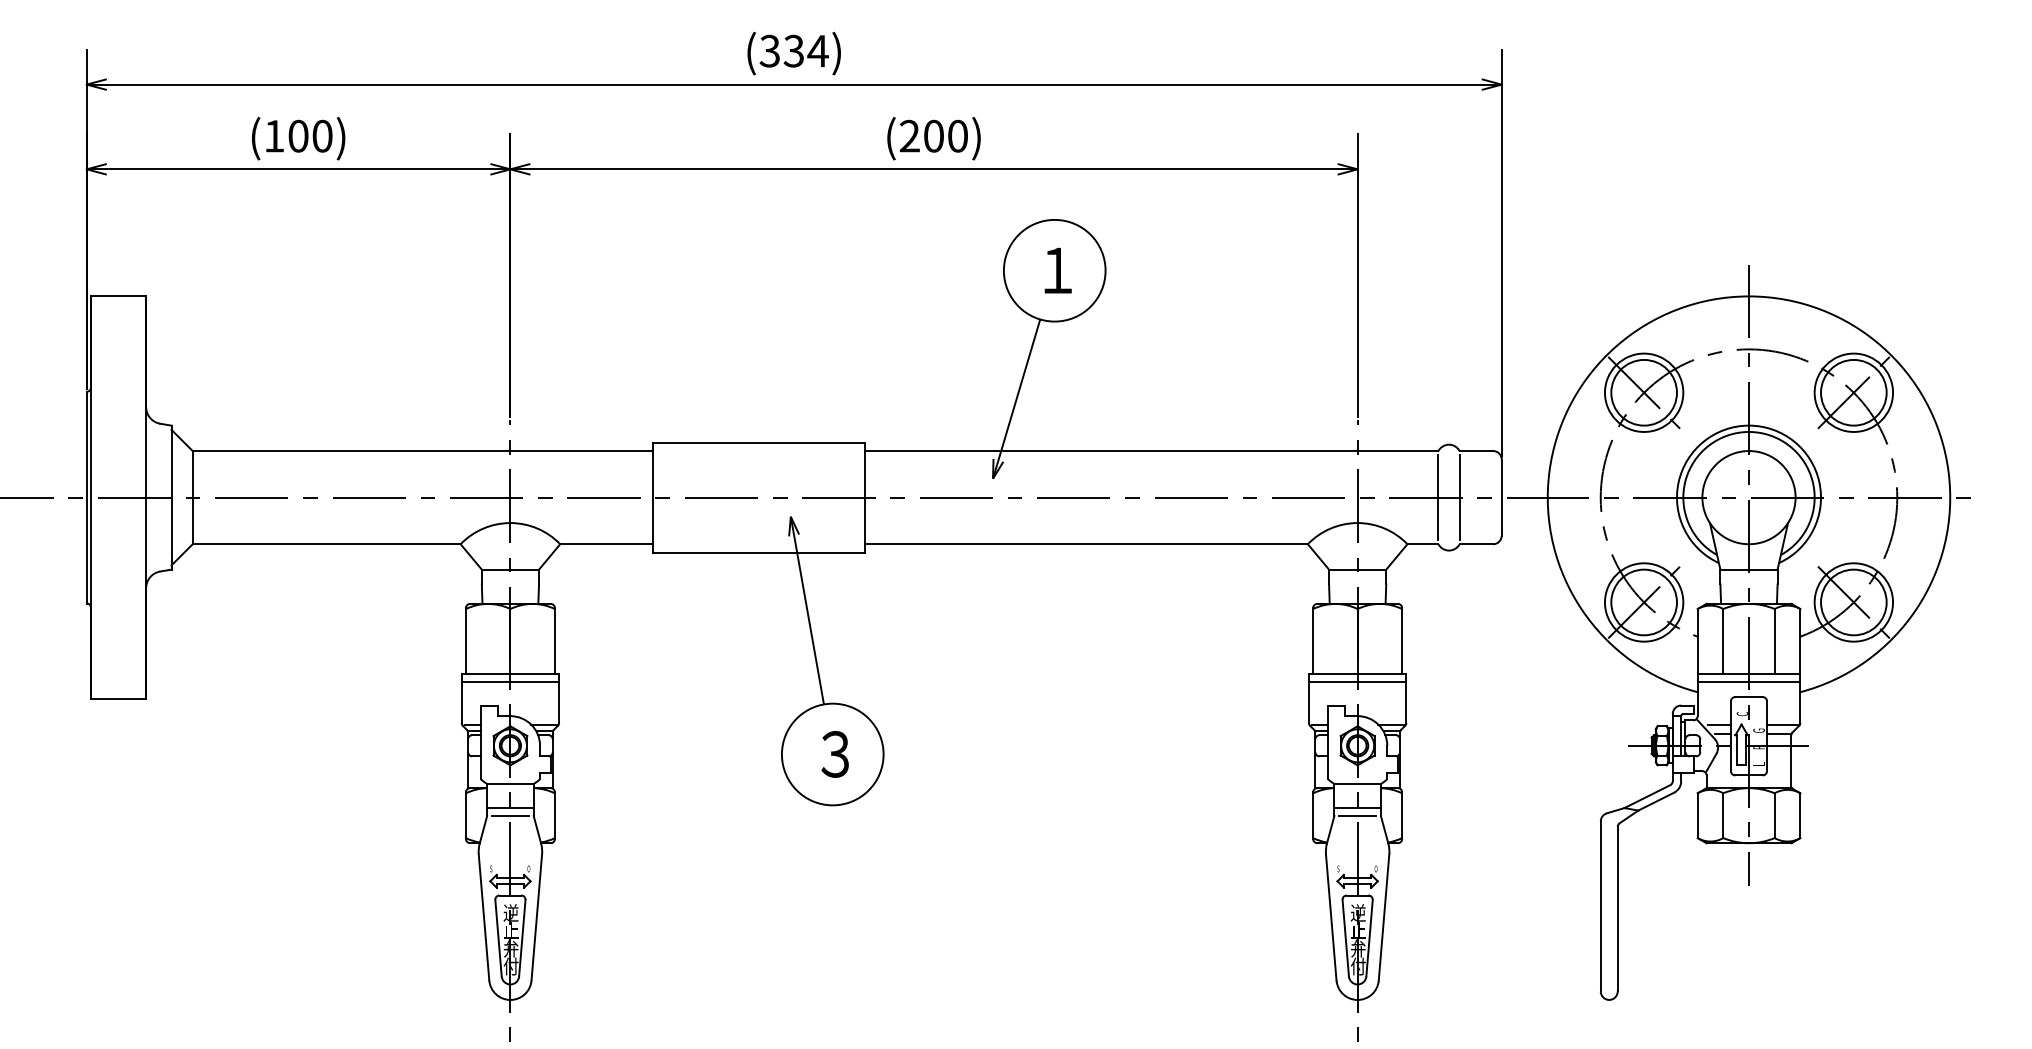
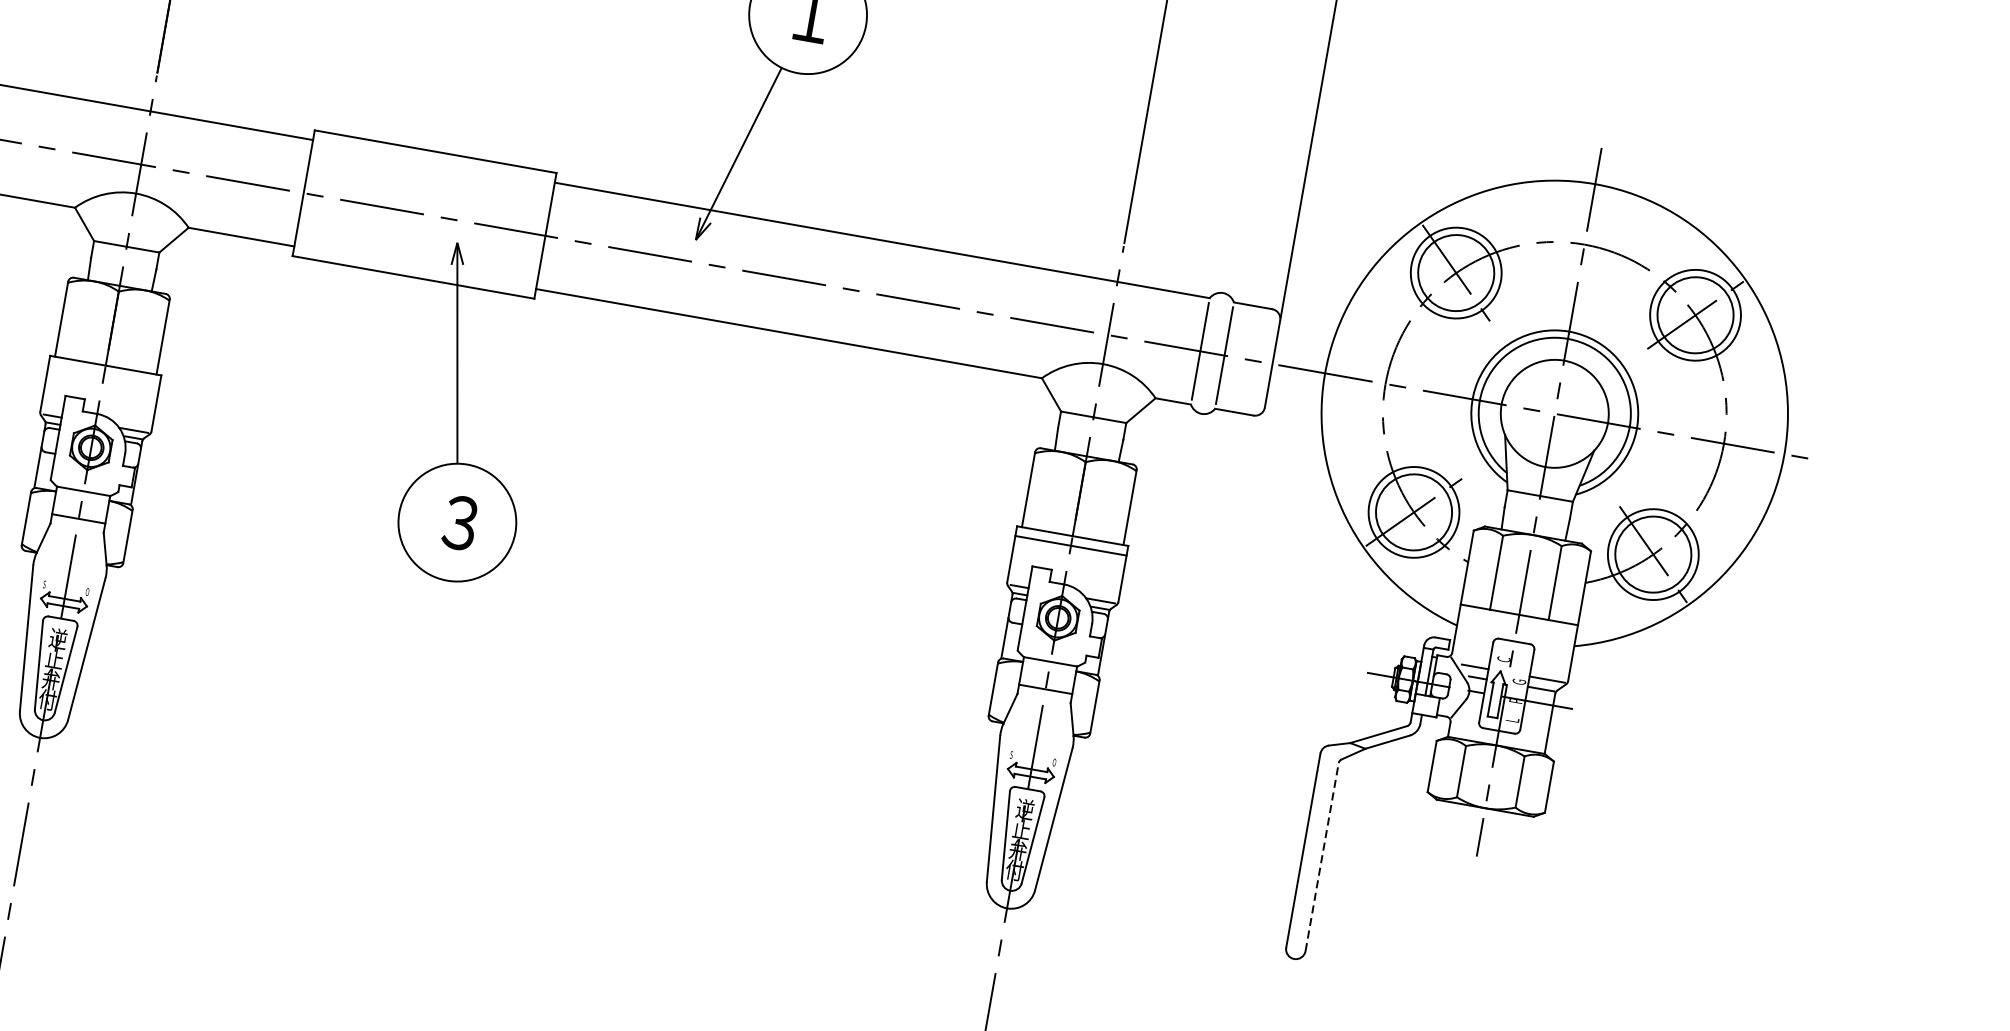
line: (510, 682) -> (104, 375), removed
line: (1748, 682) -> (1517, 624), removed
line: (510, 816) -> (77, 528), removed
line: (1357, 816) -> (1043, 698), removed
line: (1617, 908) -> (1322, 856), solid -> dashed

